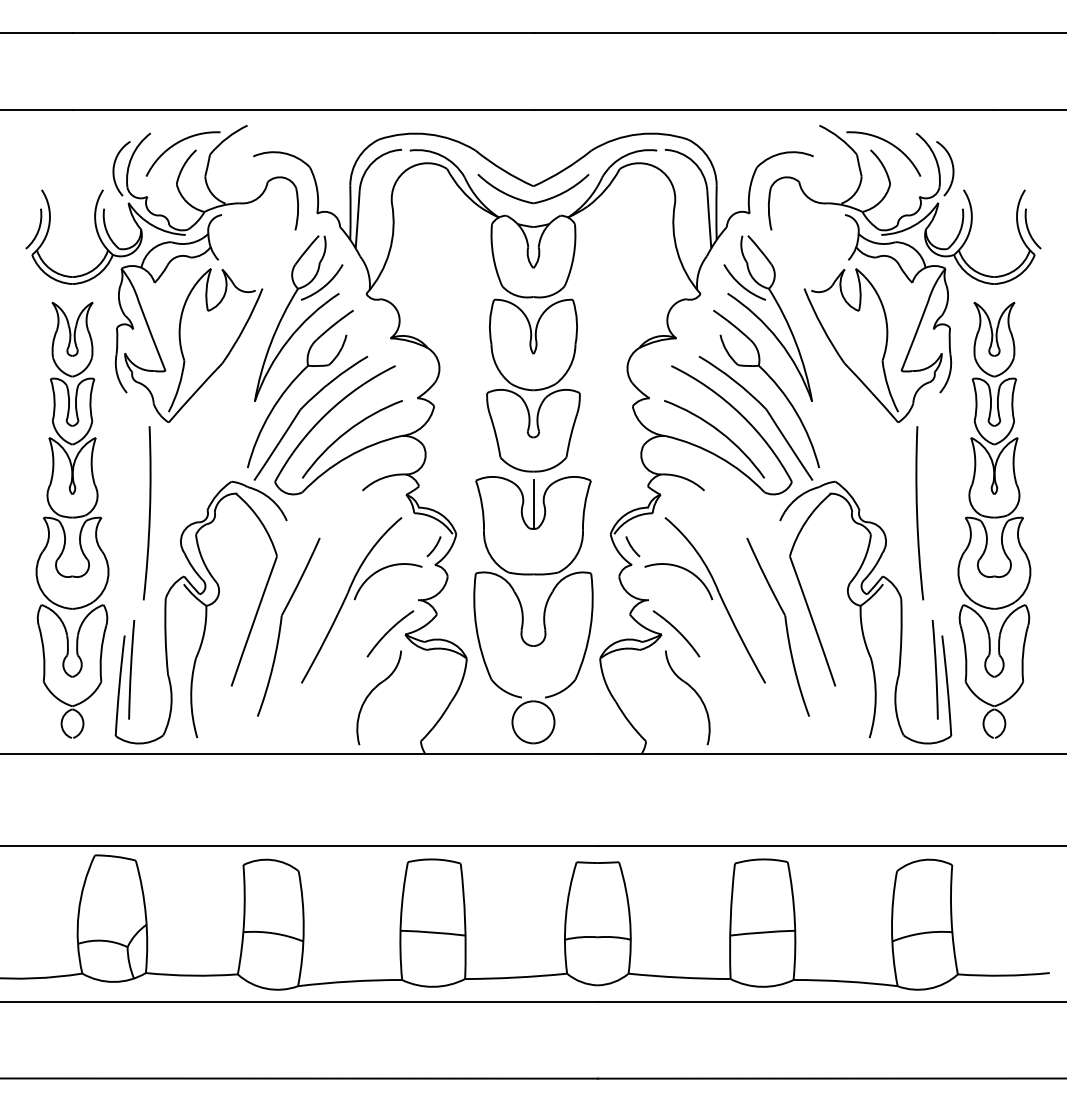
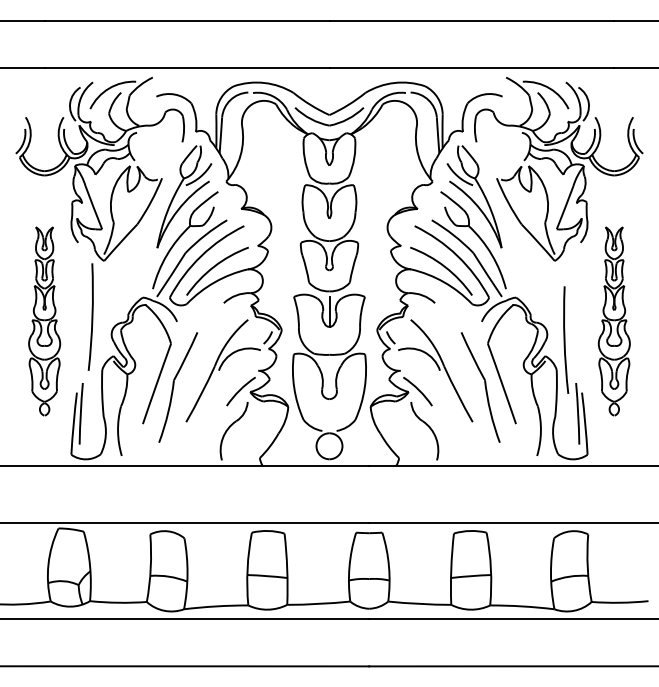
arc: (918, 512) -> (565, 339), moved
part: (72, 520) -> (44, 321), size x0.7
part: (994, 520) -> (614, 321), size x0.7

